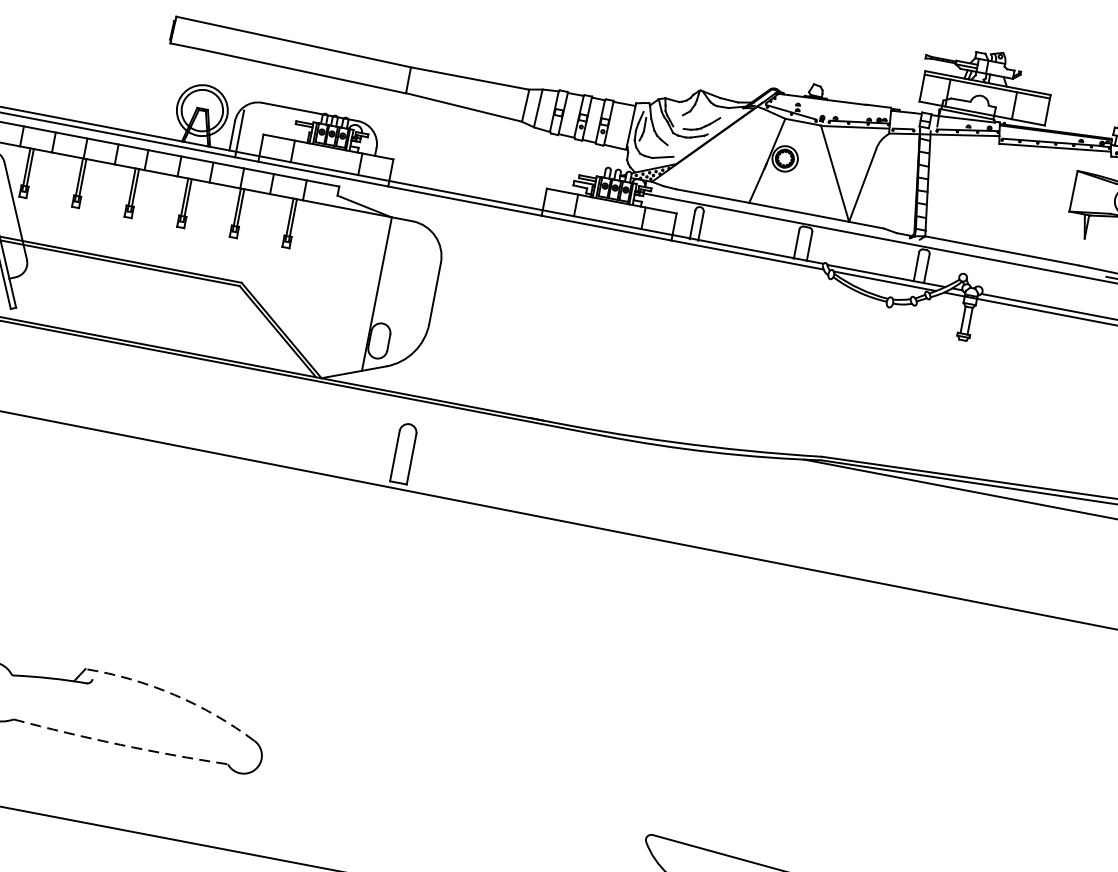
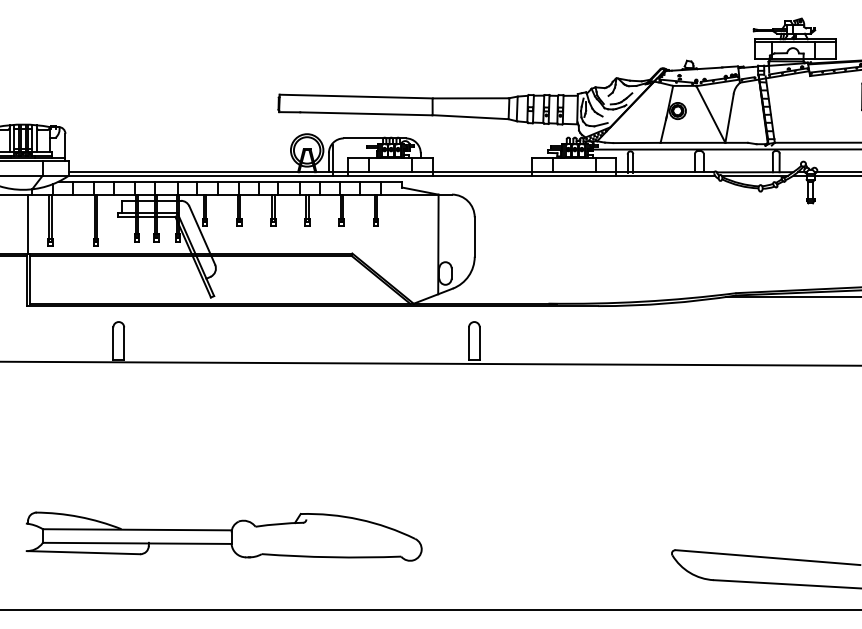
arc: (174, 694) -> (359, 519), dashed -> solid
arc: (120, 745) -> (331, 557), dashed -> solid

